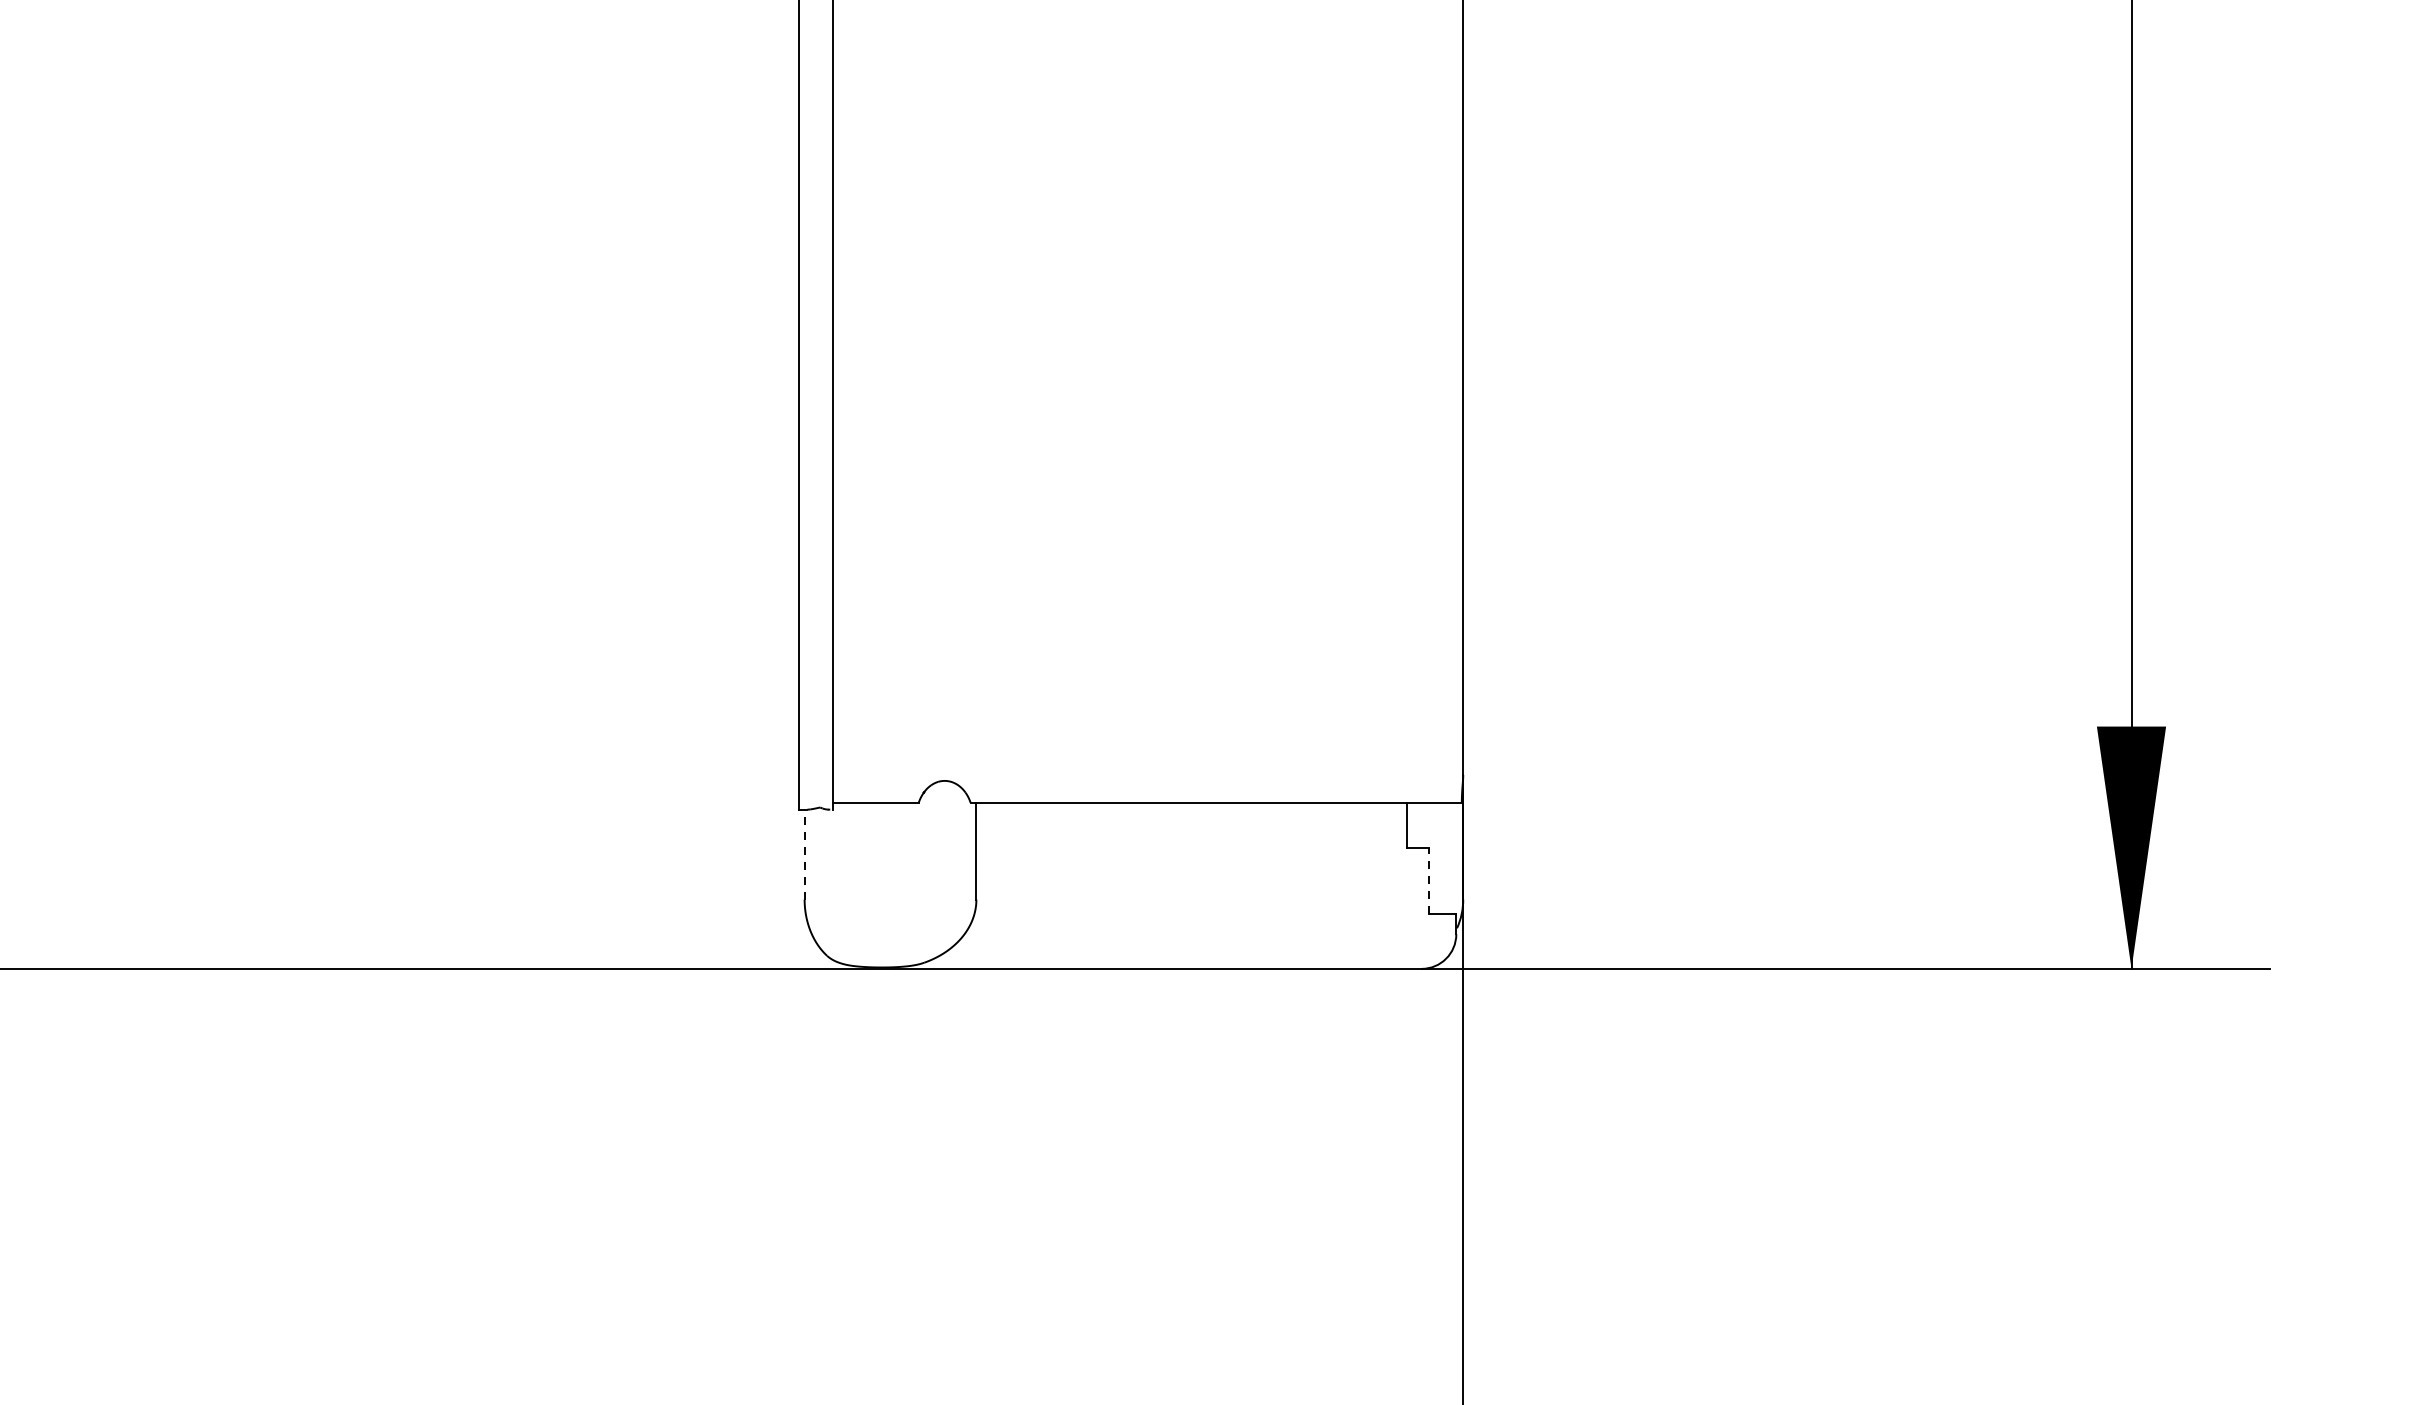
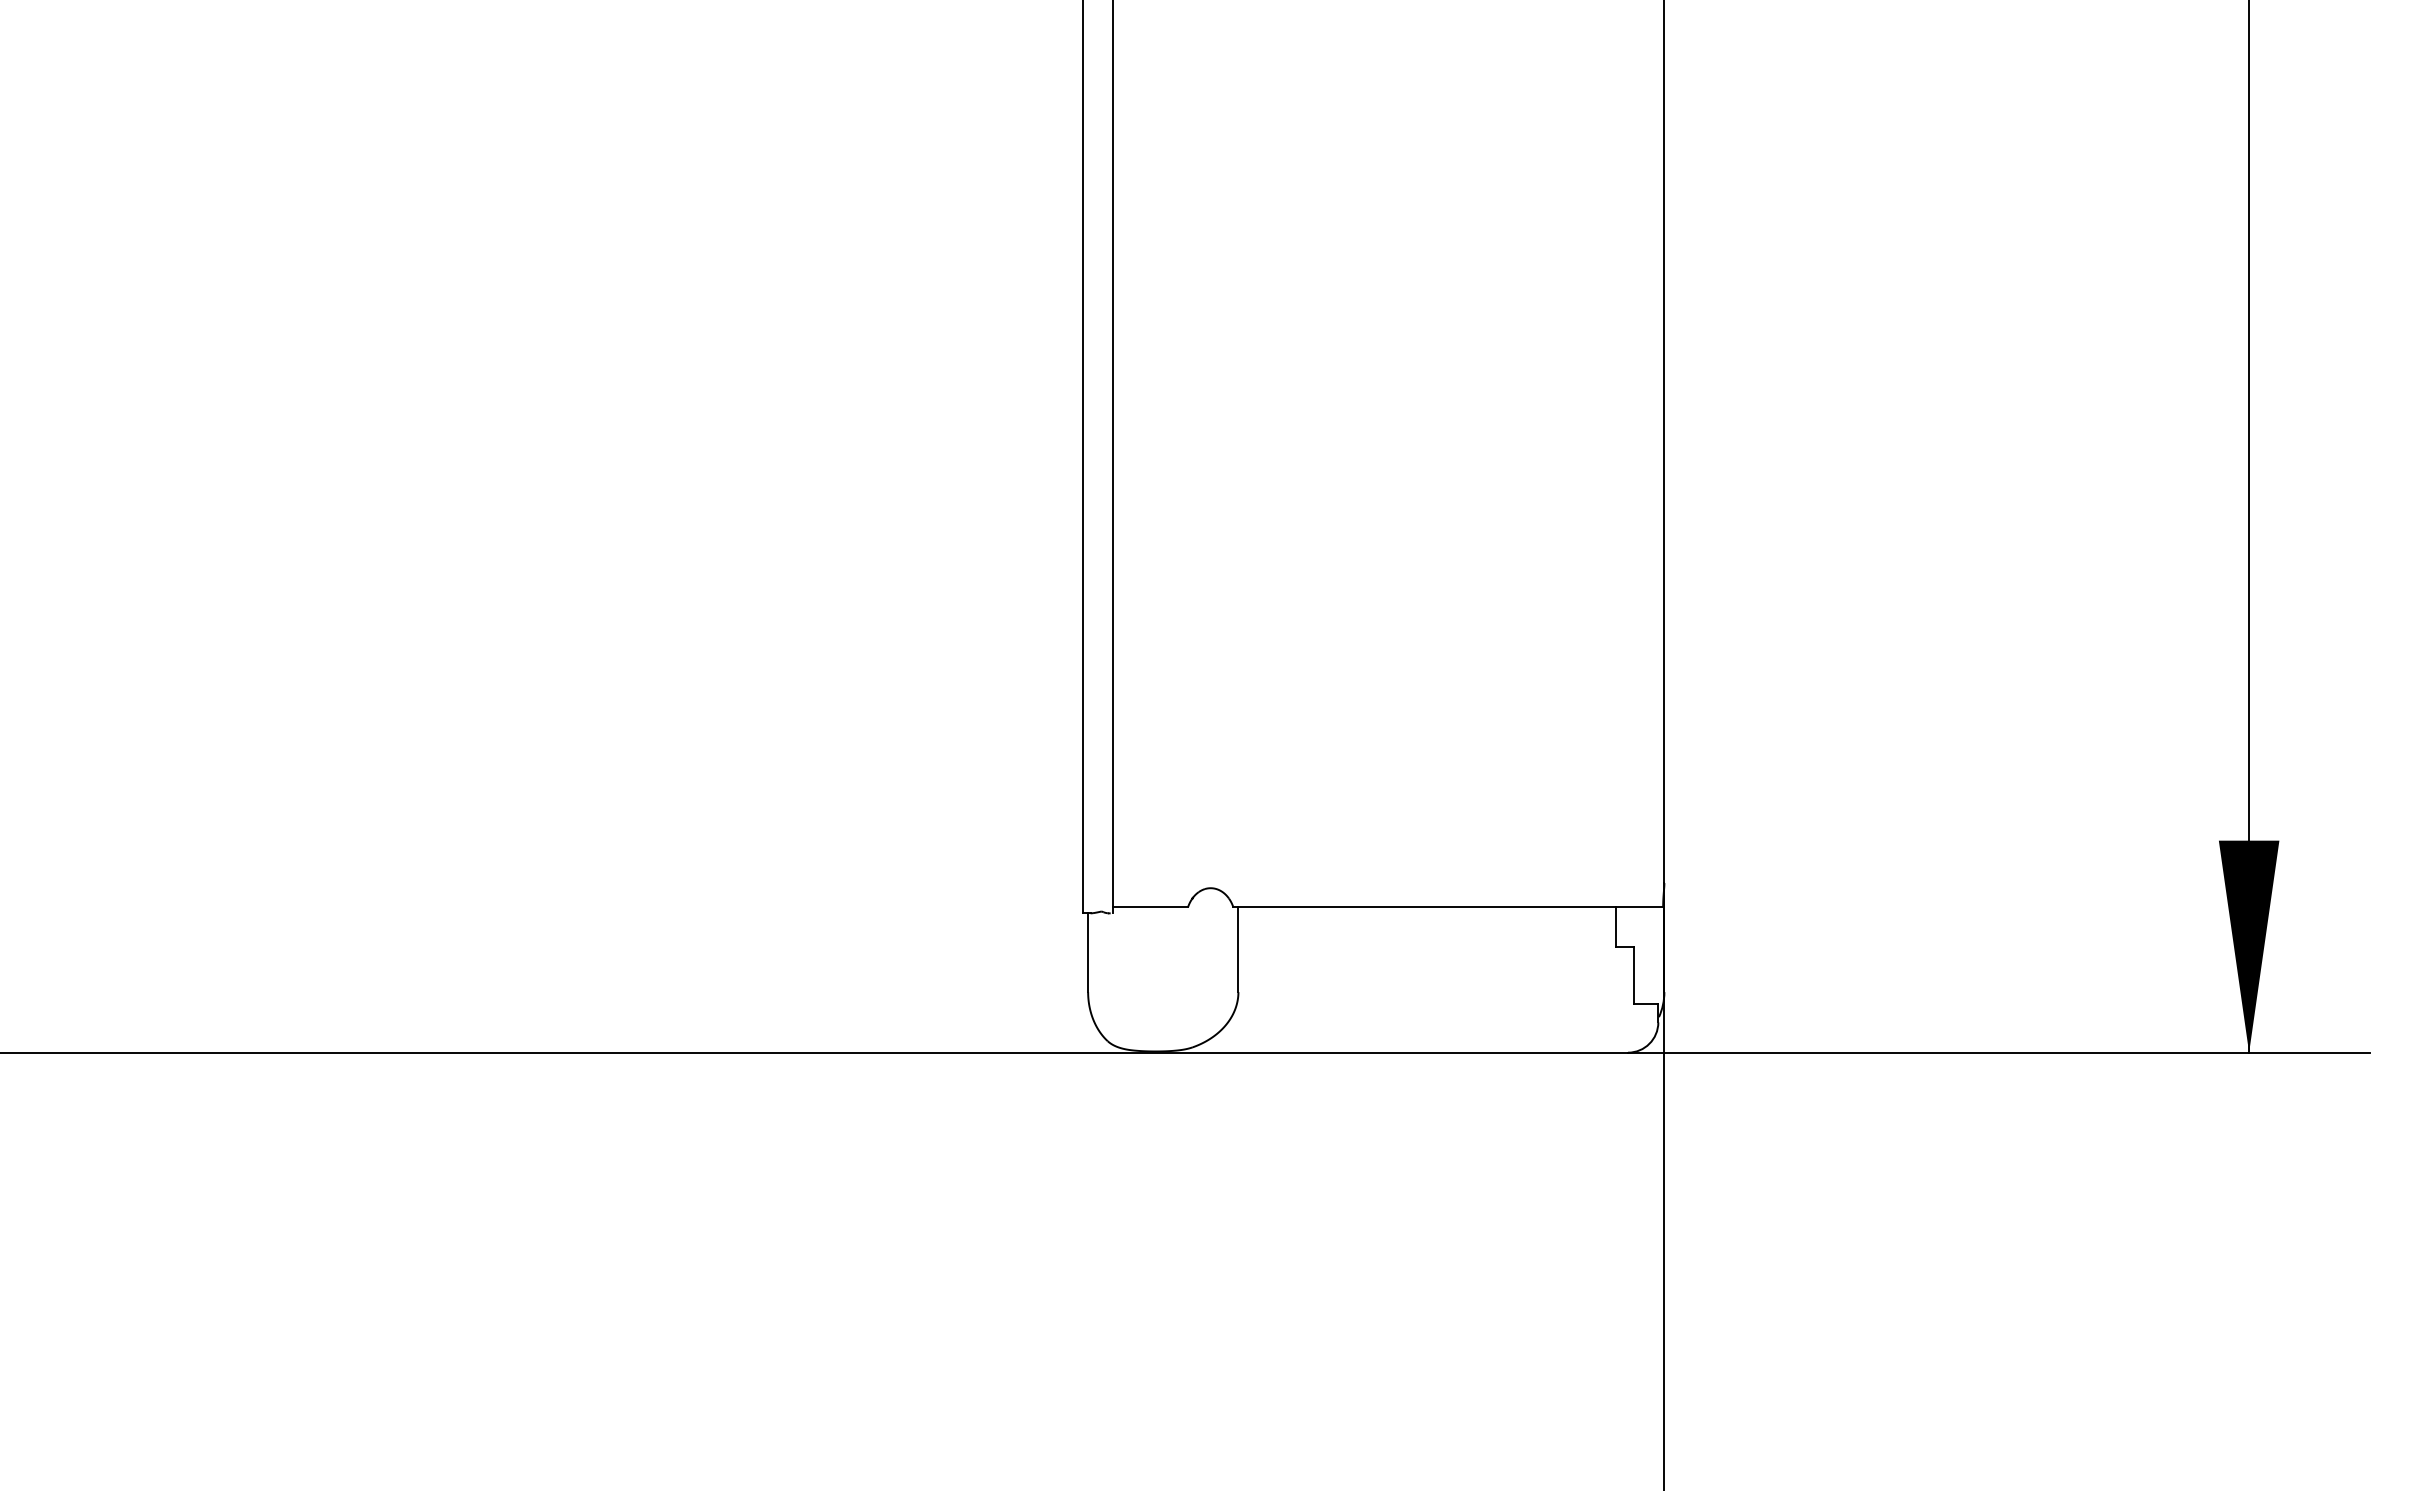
line: (805, 854) -> (1088, 952), dashed -> solid
line: (1429, 880) -> (1634, 975), dashed -> solid

